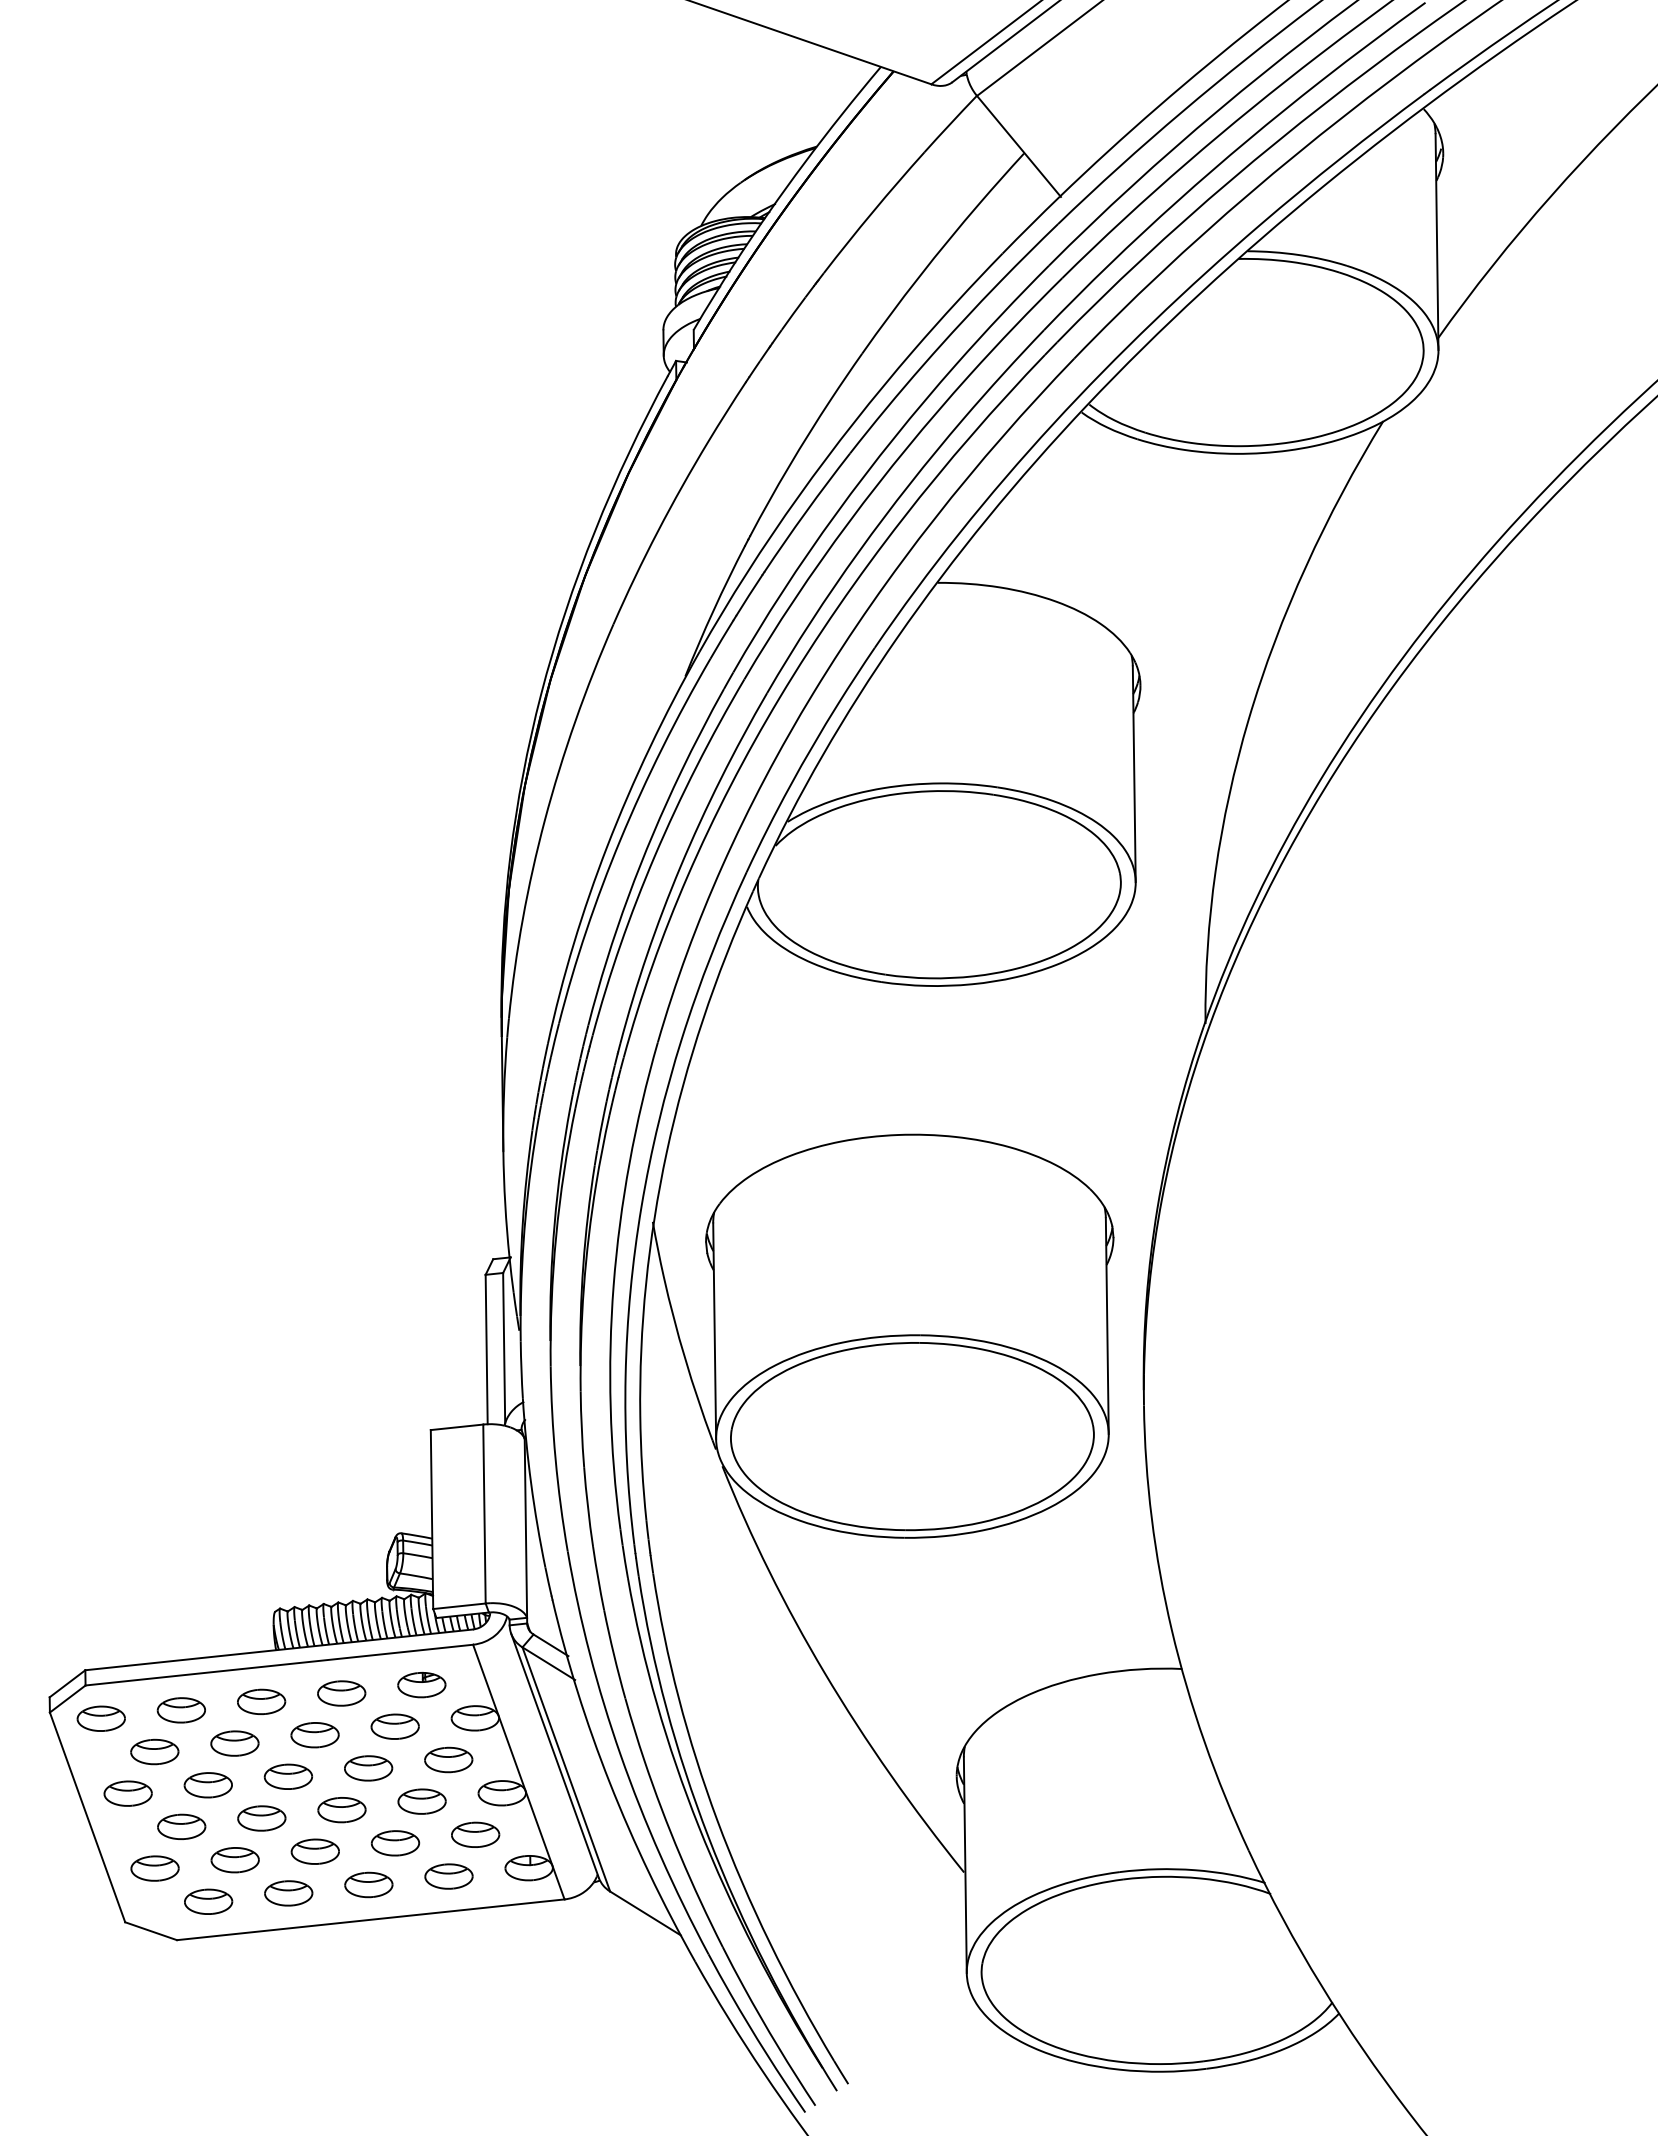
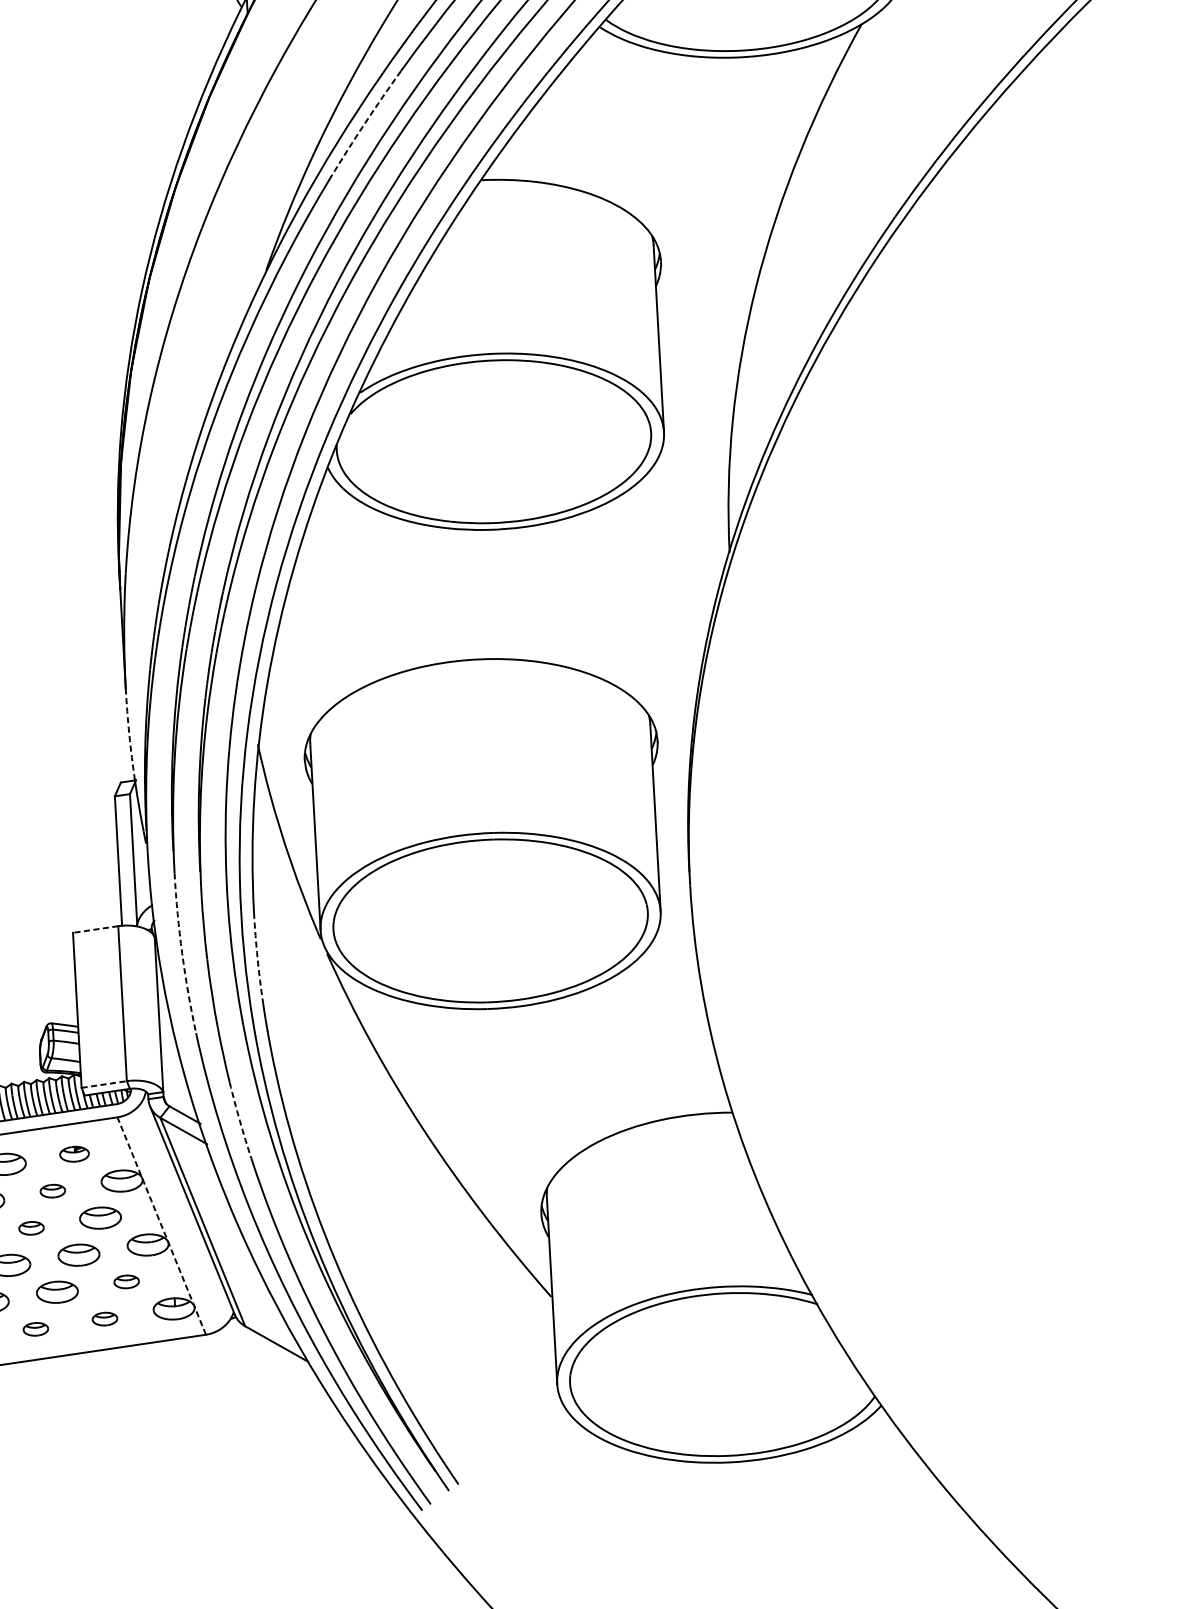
arc: (806, 511) -> (365, 123), solid -> dashed
arc: (505, 1204) -> (129, 734), solid -> dashed
line: (456, 1427) -> (95, 929), solid -> dashed
arc: (555, 1459) -> (182, 953), solid -> dashed
arc: (642, 1468) -> (257, 958), solid -> dashed
line: (459, 1606) -> (104, 1084), solid -> dashed
arc: (613, 1654) -> (239, 1120), solid -> dashed
part: (421, 1685) -> (74, 1154), size x0.7
part: (394, 1726) -> (52, 1191), size x0.6
part: (368, 1768) -> (31, 1228), size x0.6
line: (518, 1771) -> (161, 1225), solid -> dashed
part: (475, 1834) -> (126, 1281), size x0.6
part: (448, 1876) -> (104, 1319), size x0.6
part: (368, 1884) -> (35, 1328), size x0.6

